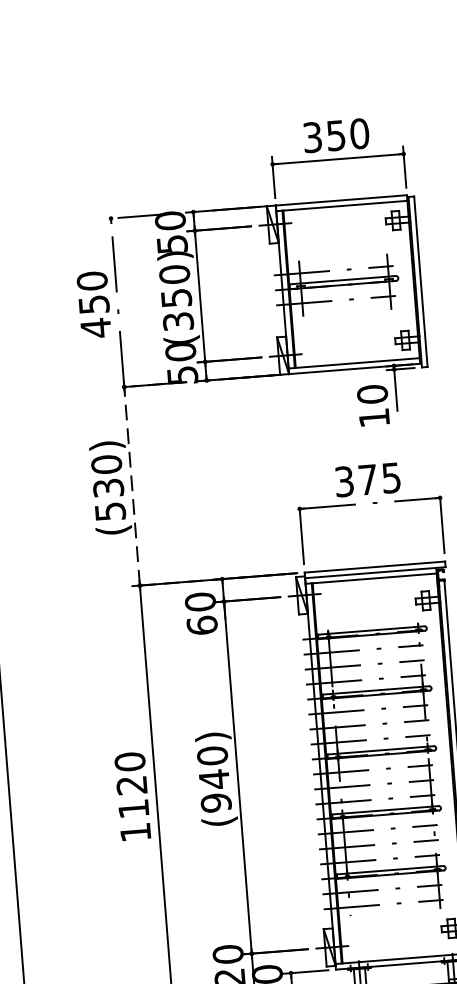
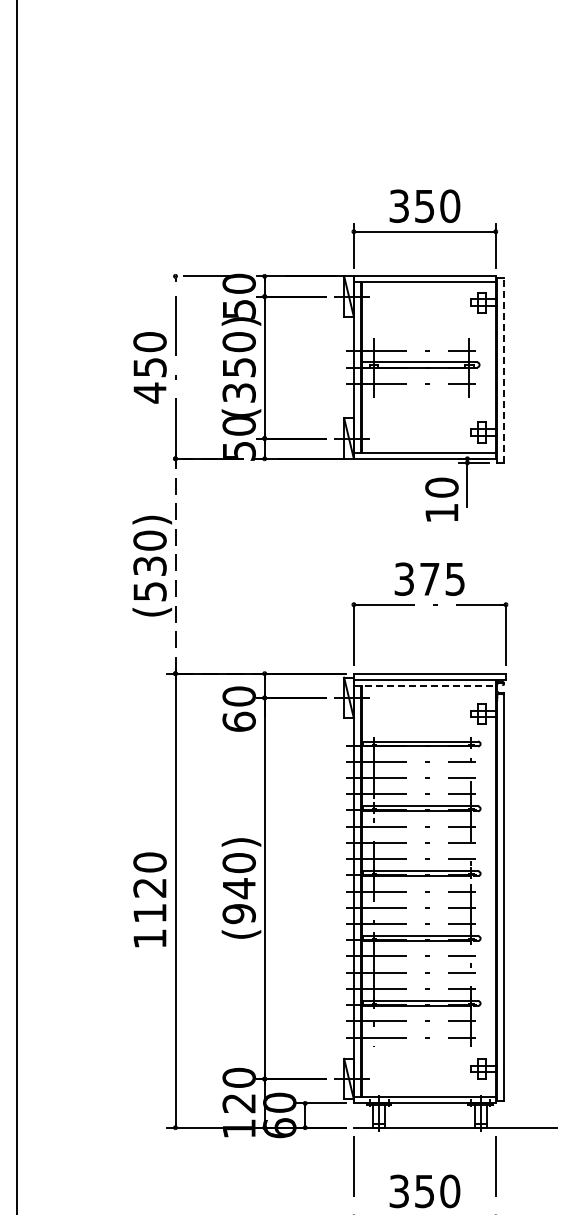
line: (420, 281) -> (503, 370), solid -> dashed
line: (370, 578) -> (424, 685), solid -> dashed

